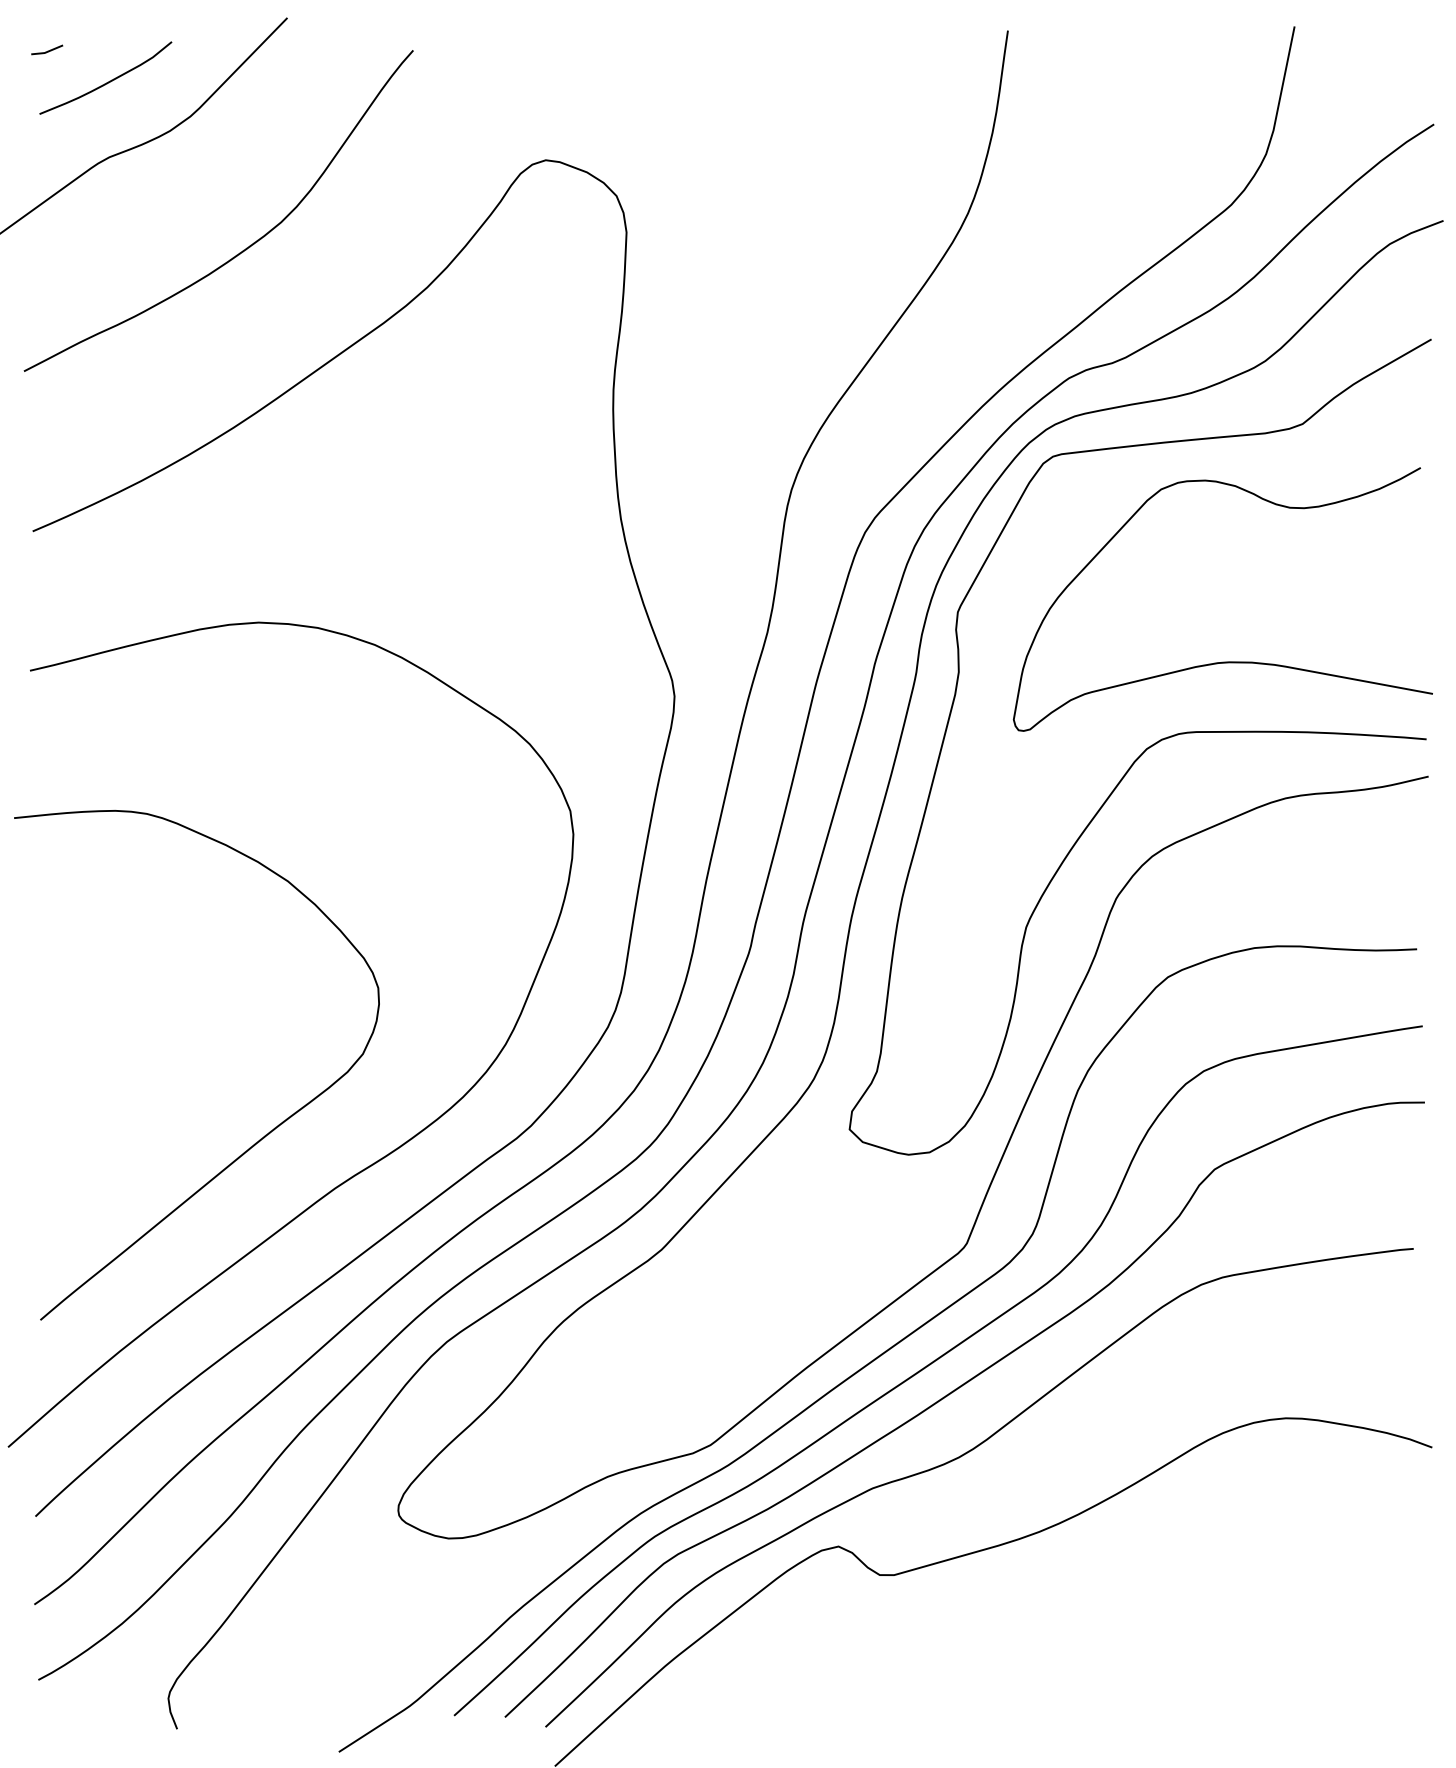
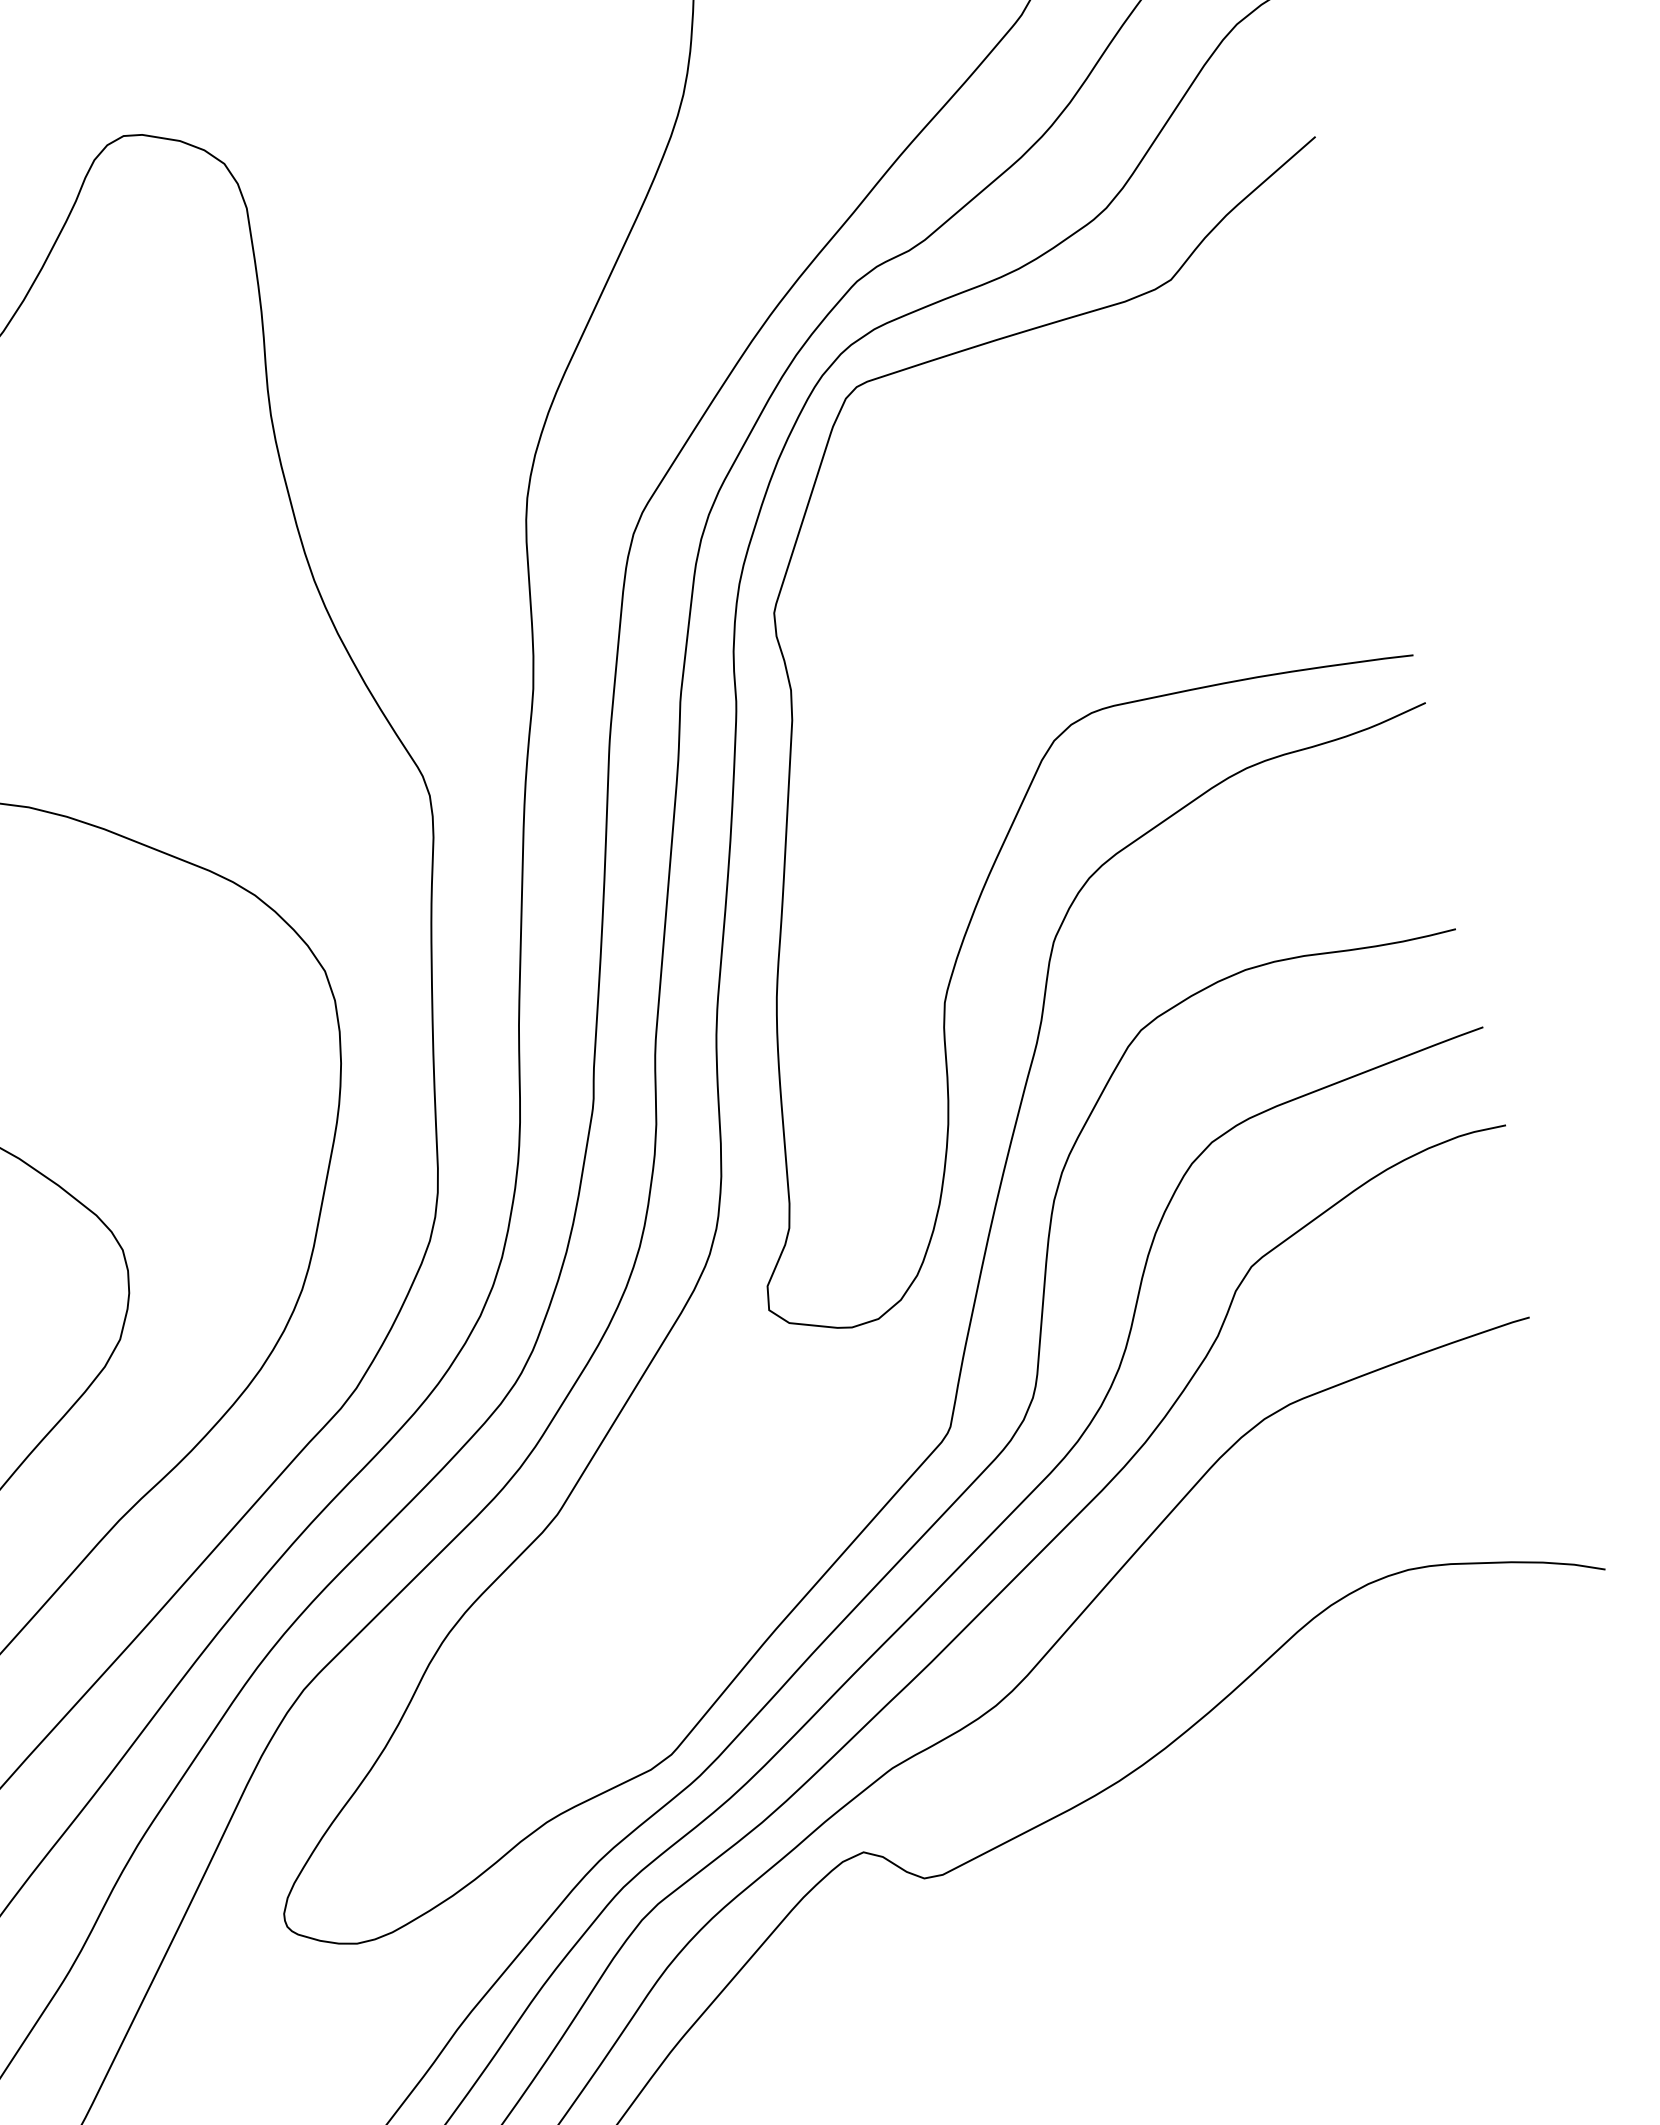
curve: (1222, 661) -> (1129, 607), removed

